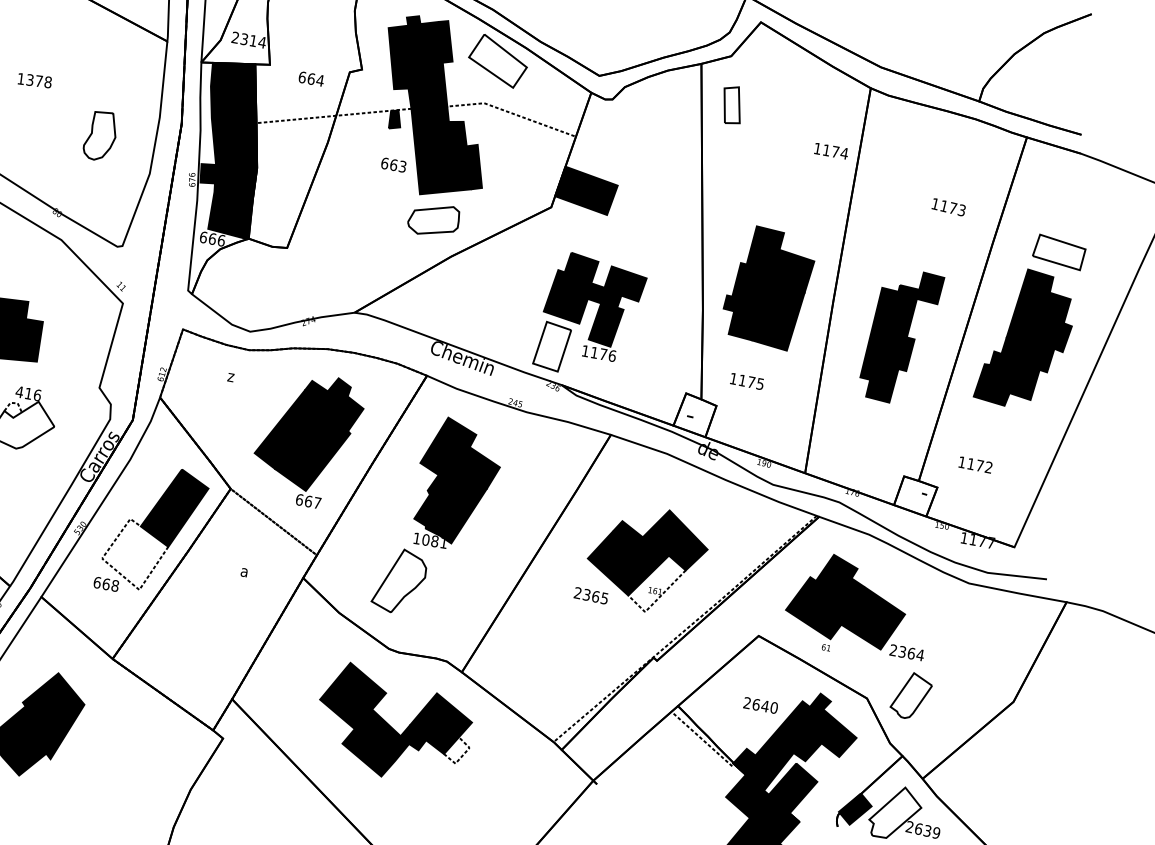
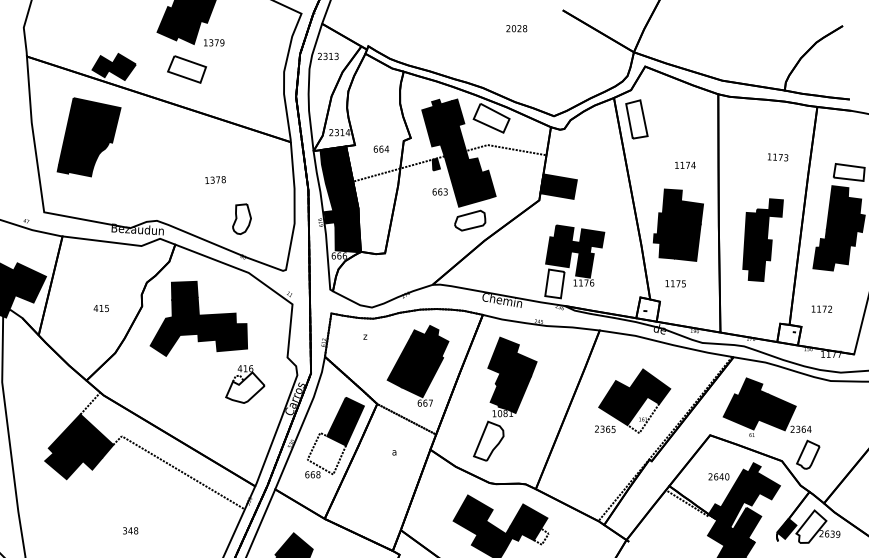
part: (731, 105) -> (636, 119), size x1.67
part: (100, 134) -> (241, 218), moved
text: (831, 149) -> (685, 164), moved

